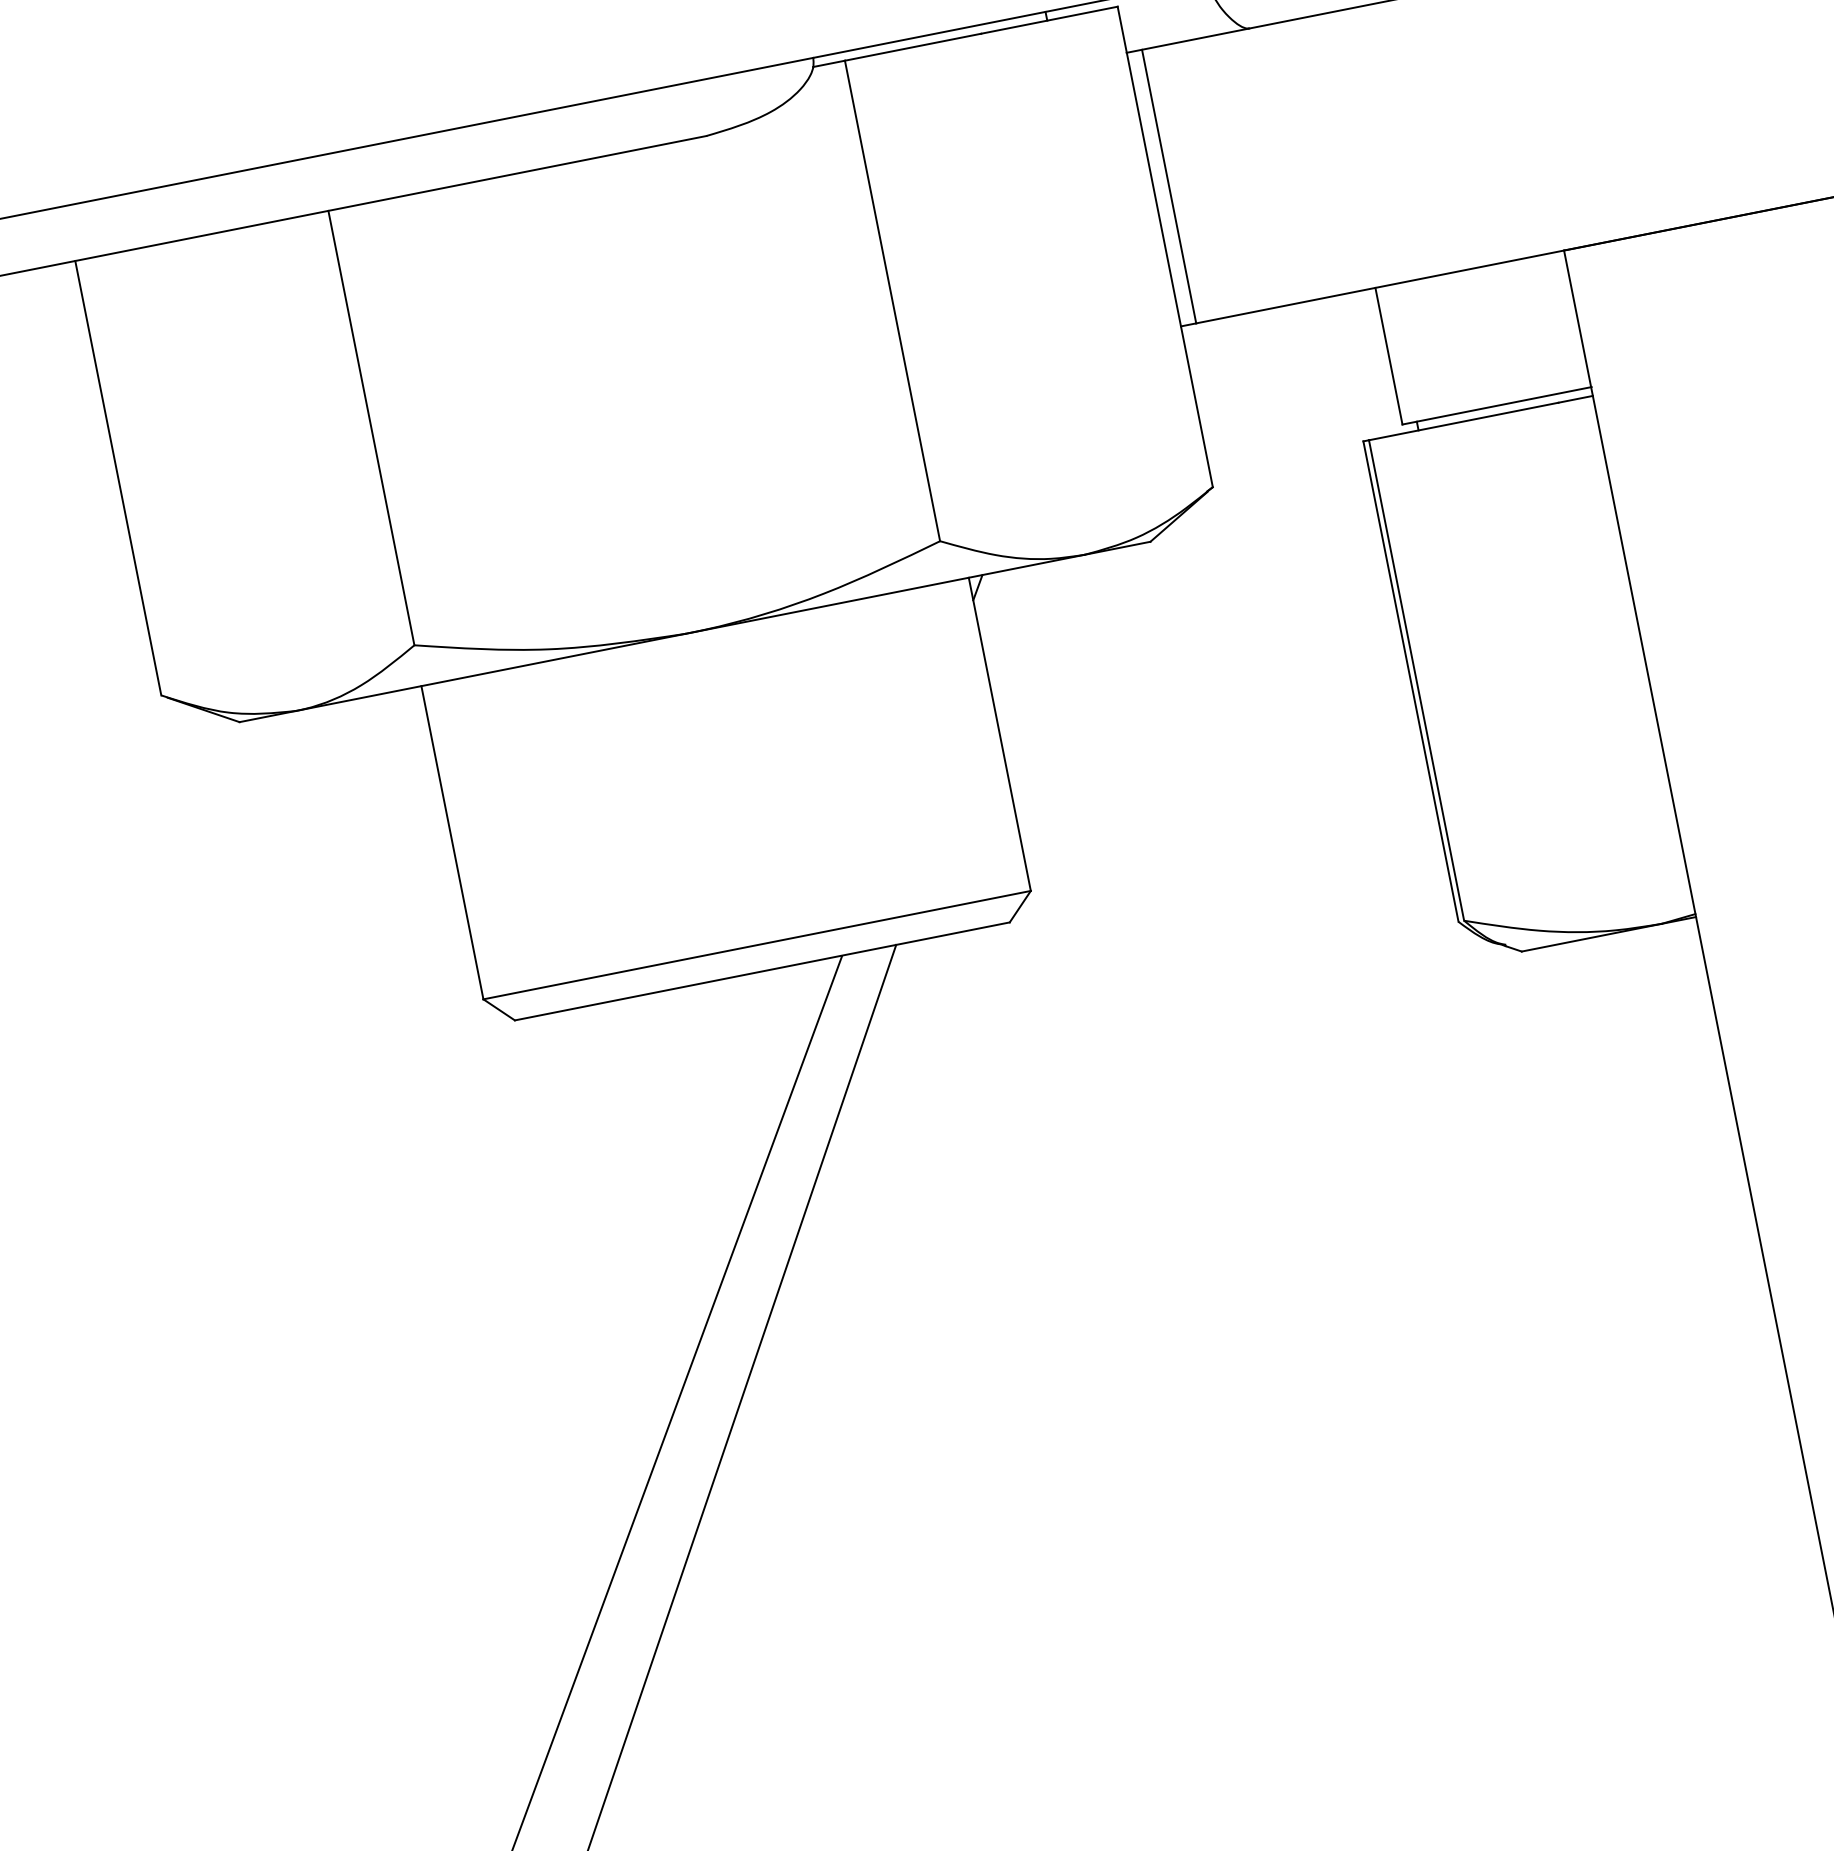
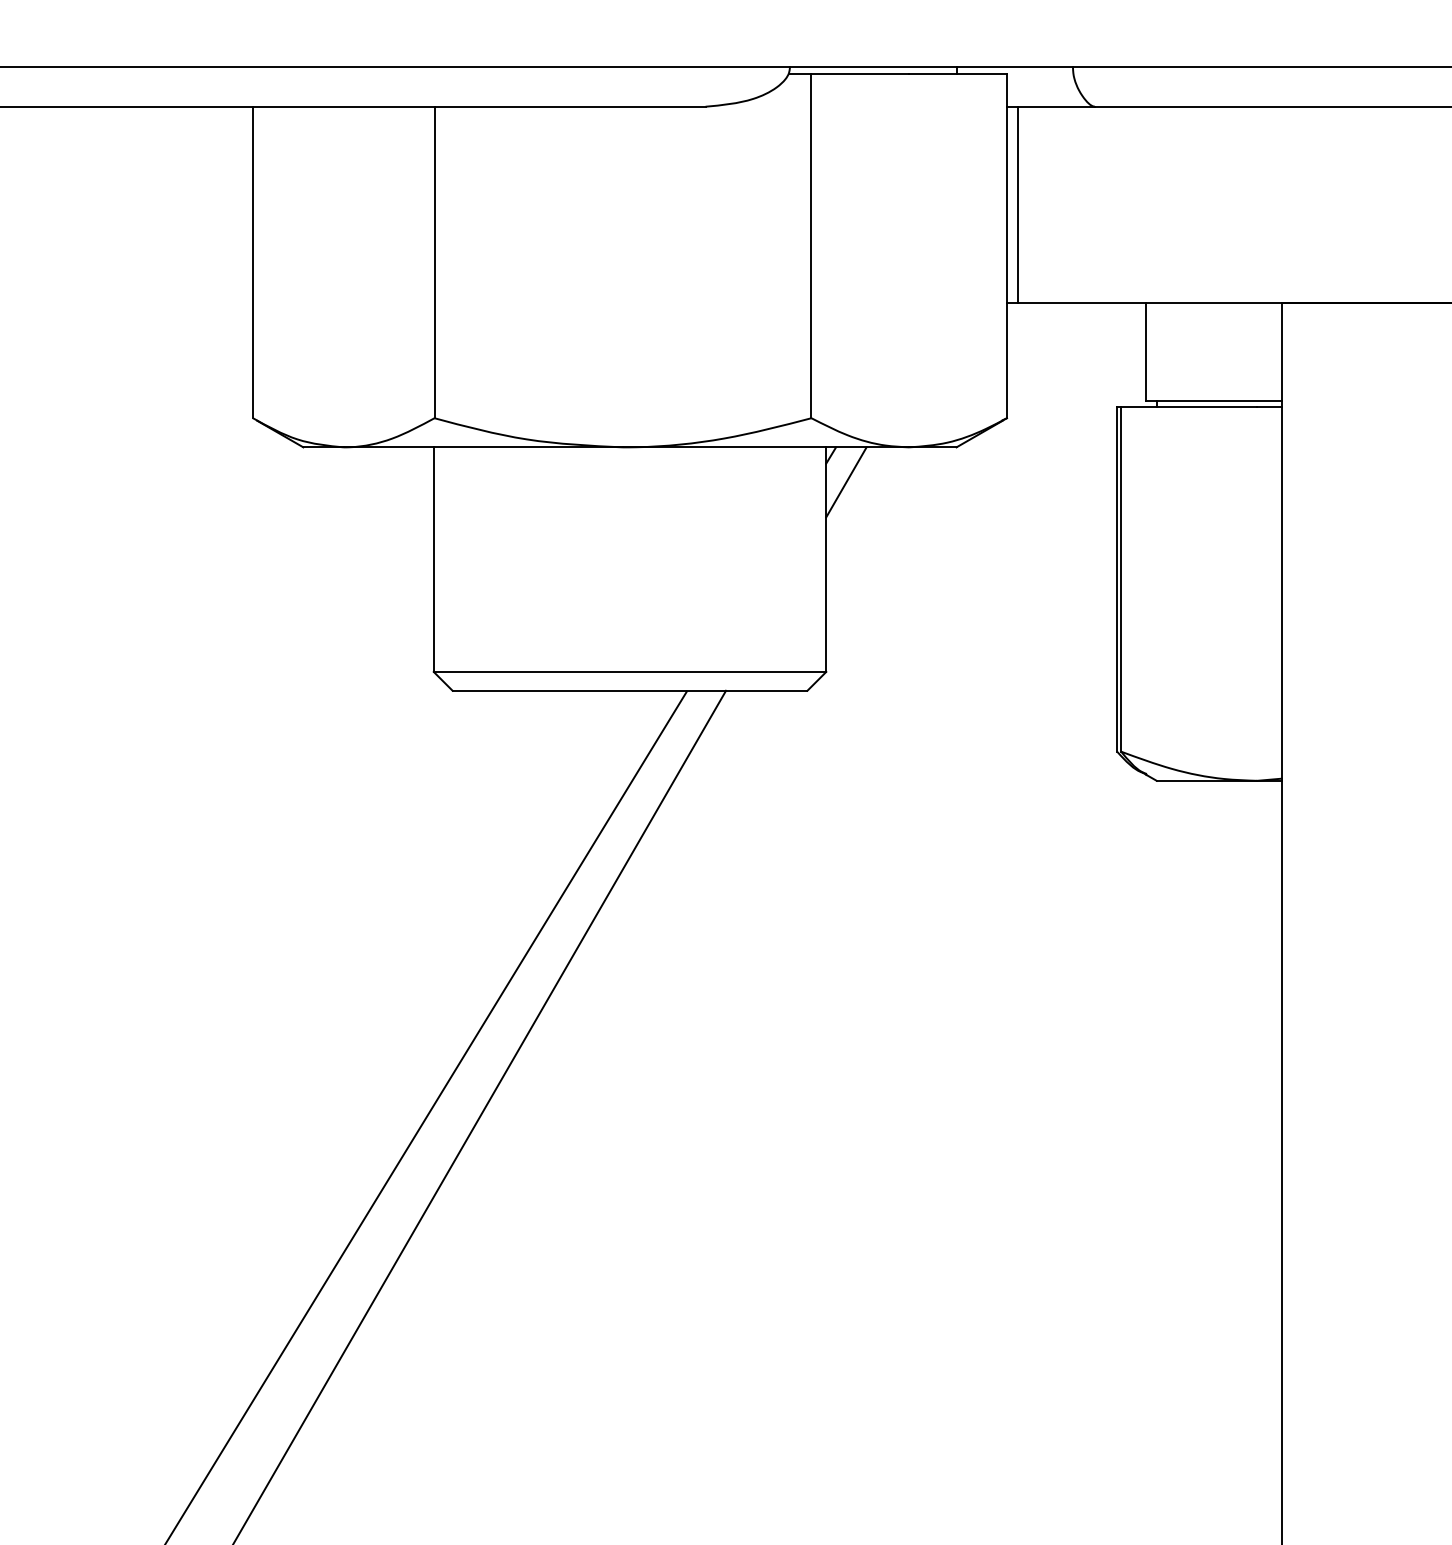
line: (1006, 621) -> (846, 482), added

